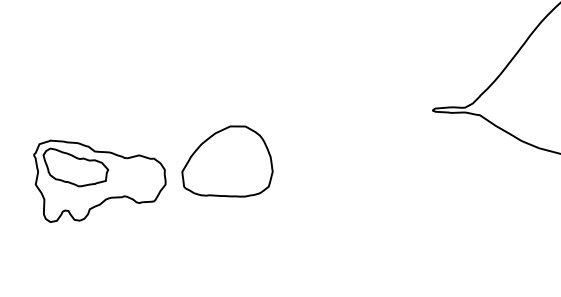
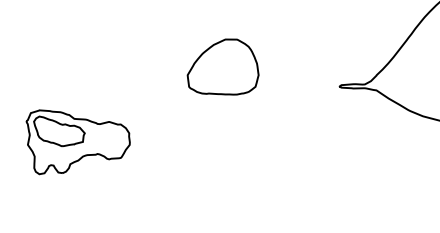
part: (227, 161) -> (223, 67), moved

